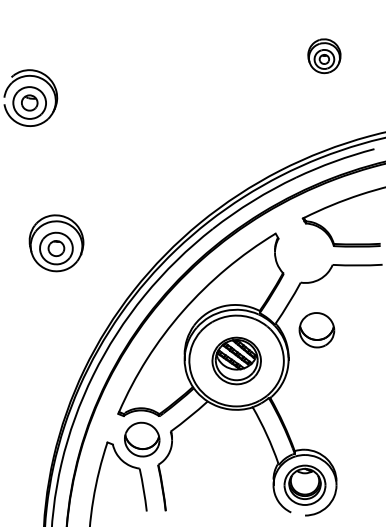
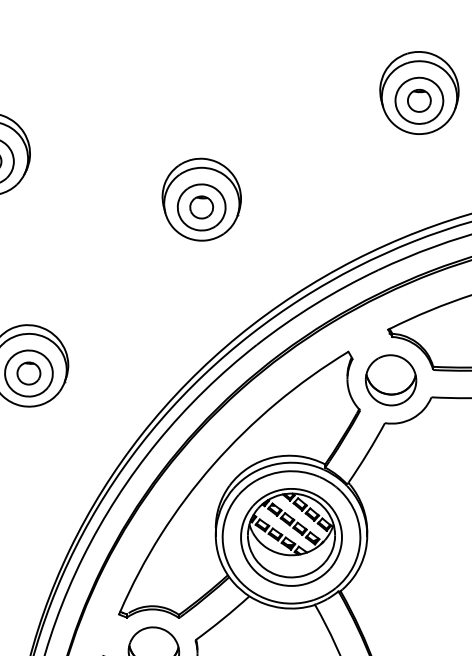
part: (324, 56) -> (419, 93), size x1.67
part: (174, 129) -> (200, 200), added
part: (316, 330) -> (390, 380), moved
part: (236, 360) -> (291, 536), size x1.43

